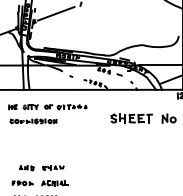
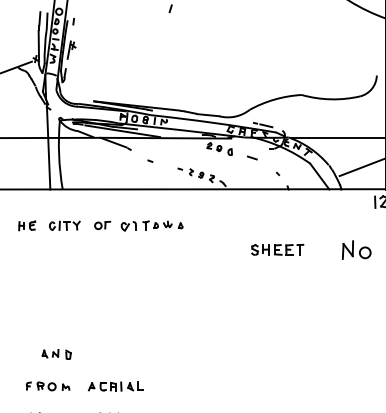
line: (55, 13) -> (117, 28), removed
part: (131, 118) -> (277, 249), size x0.6
part: (33, 121) -> (70, 256), removed
part: (53, 168) -> (112, 355), removed

